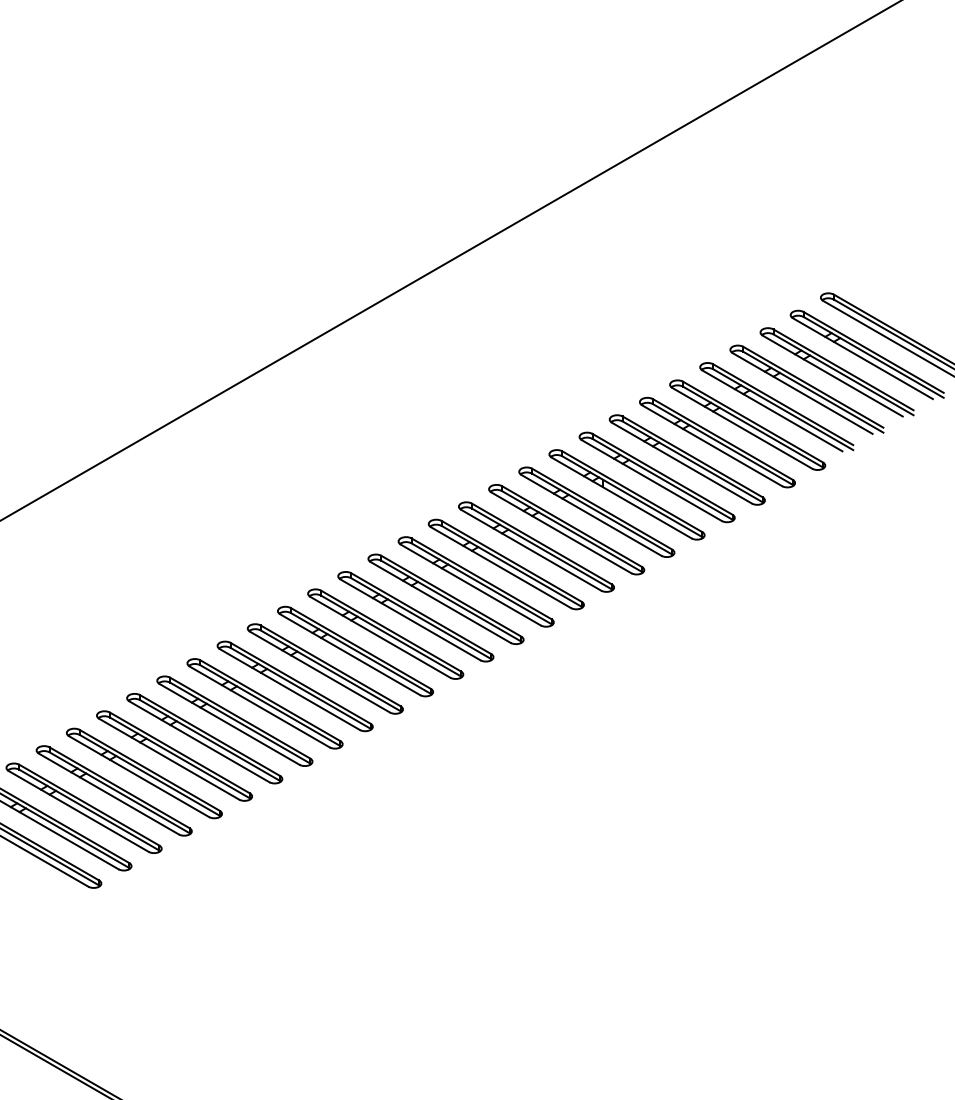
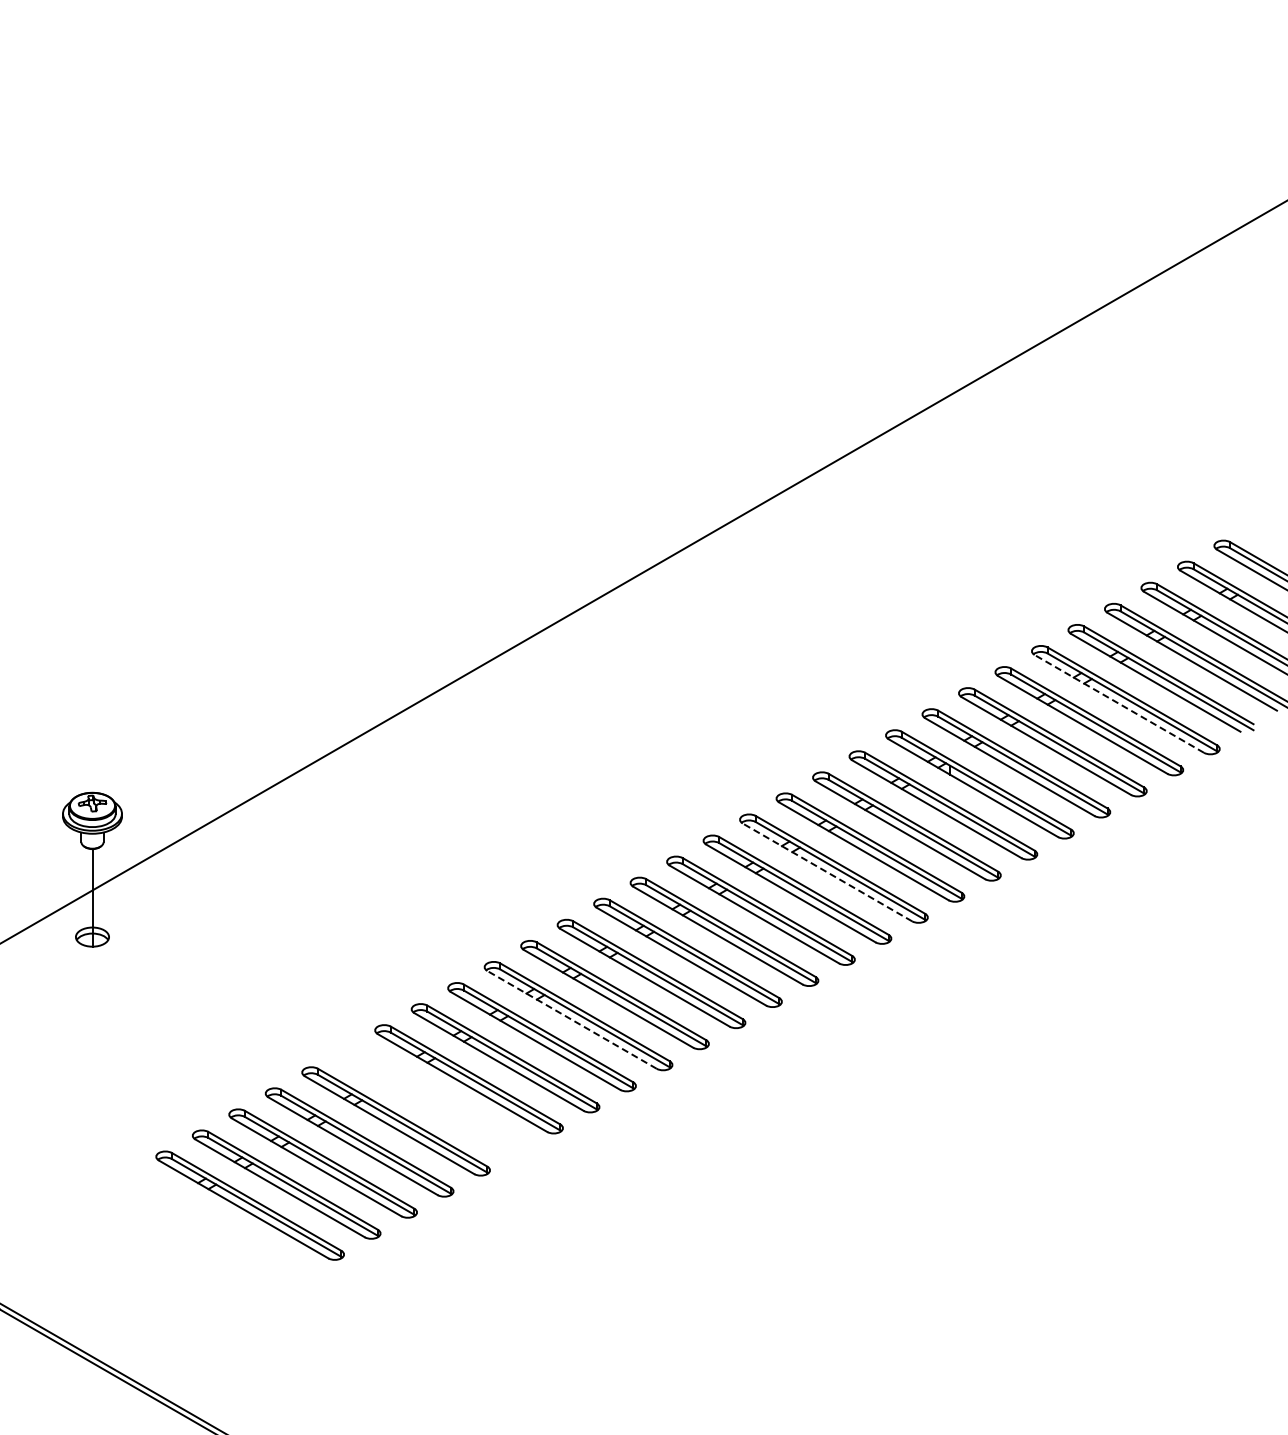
line: (742, 427) -> (1119, 703), solid -> dashed
line: (501, 567) -> (827, 872), solid -> dashed
line: (290, 689) -> (572, 1019), solid -> dashed
part: (174, 756) -> (432, 1100), removed

